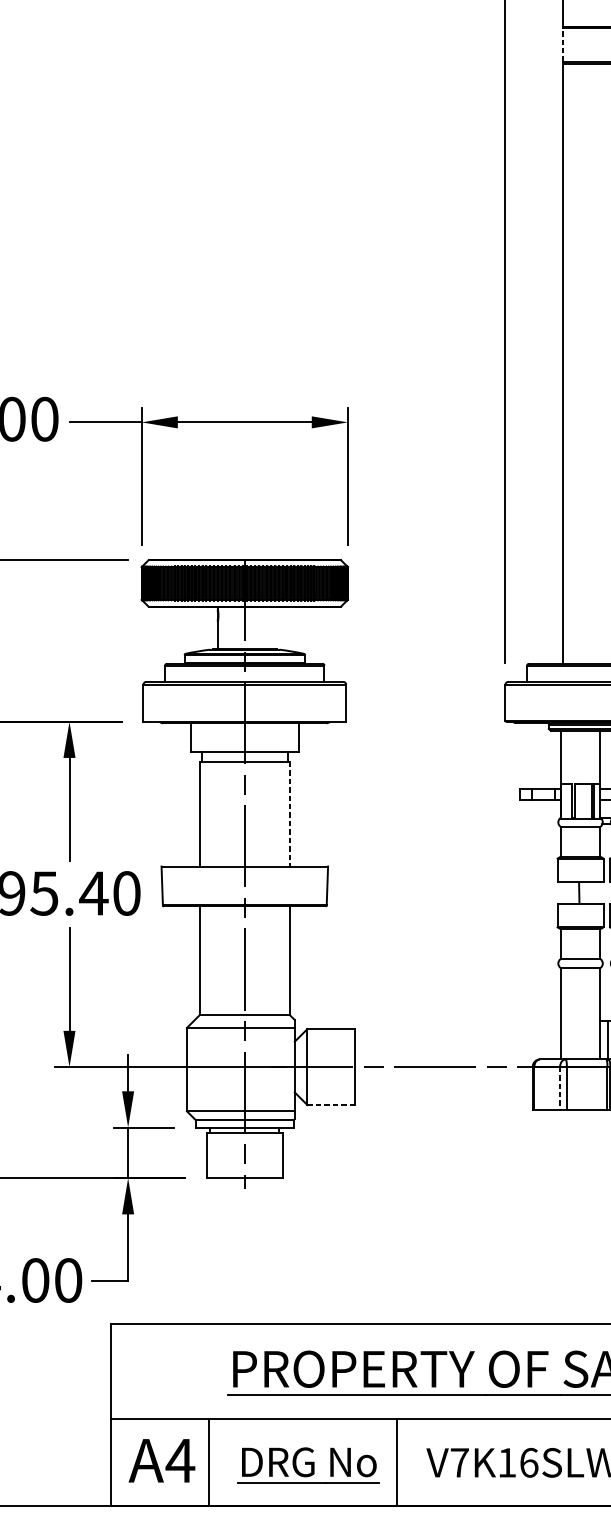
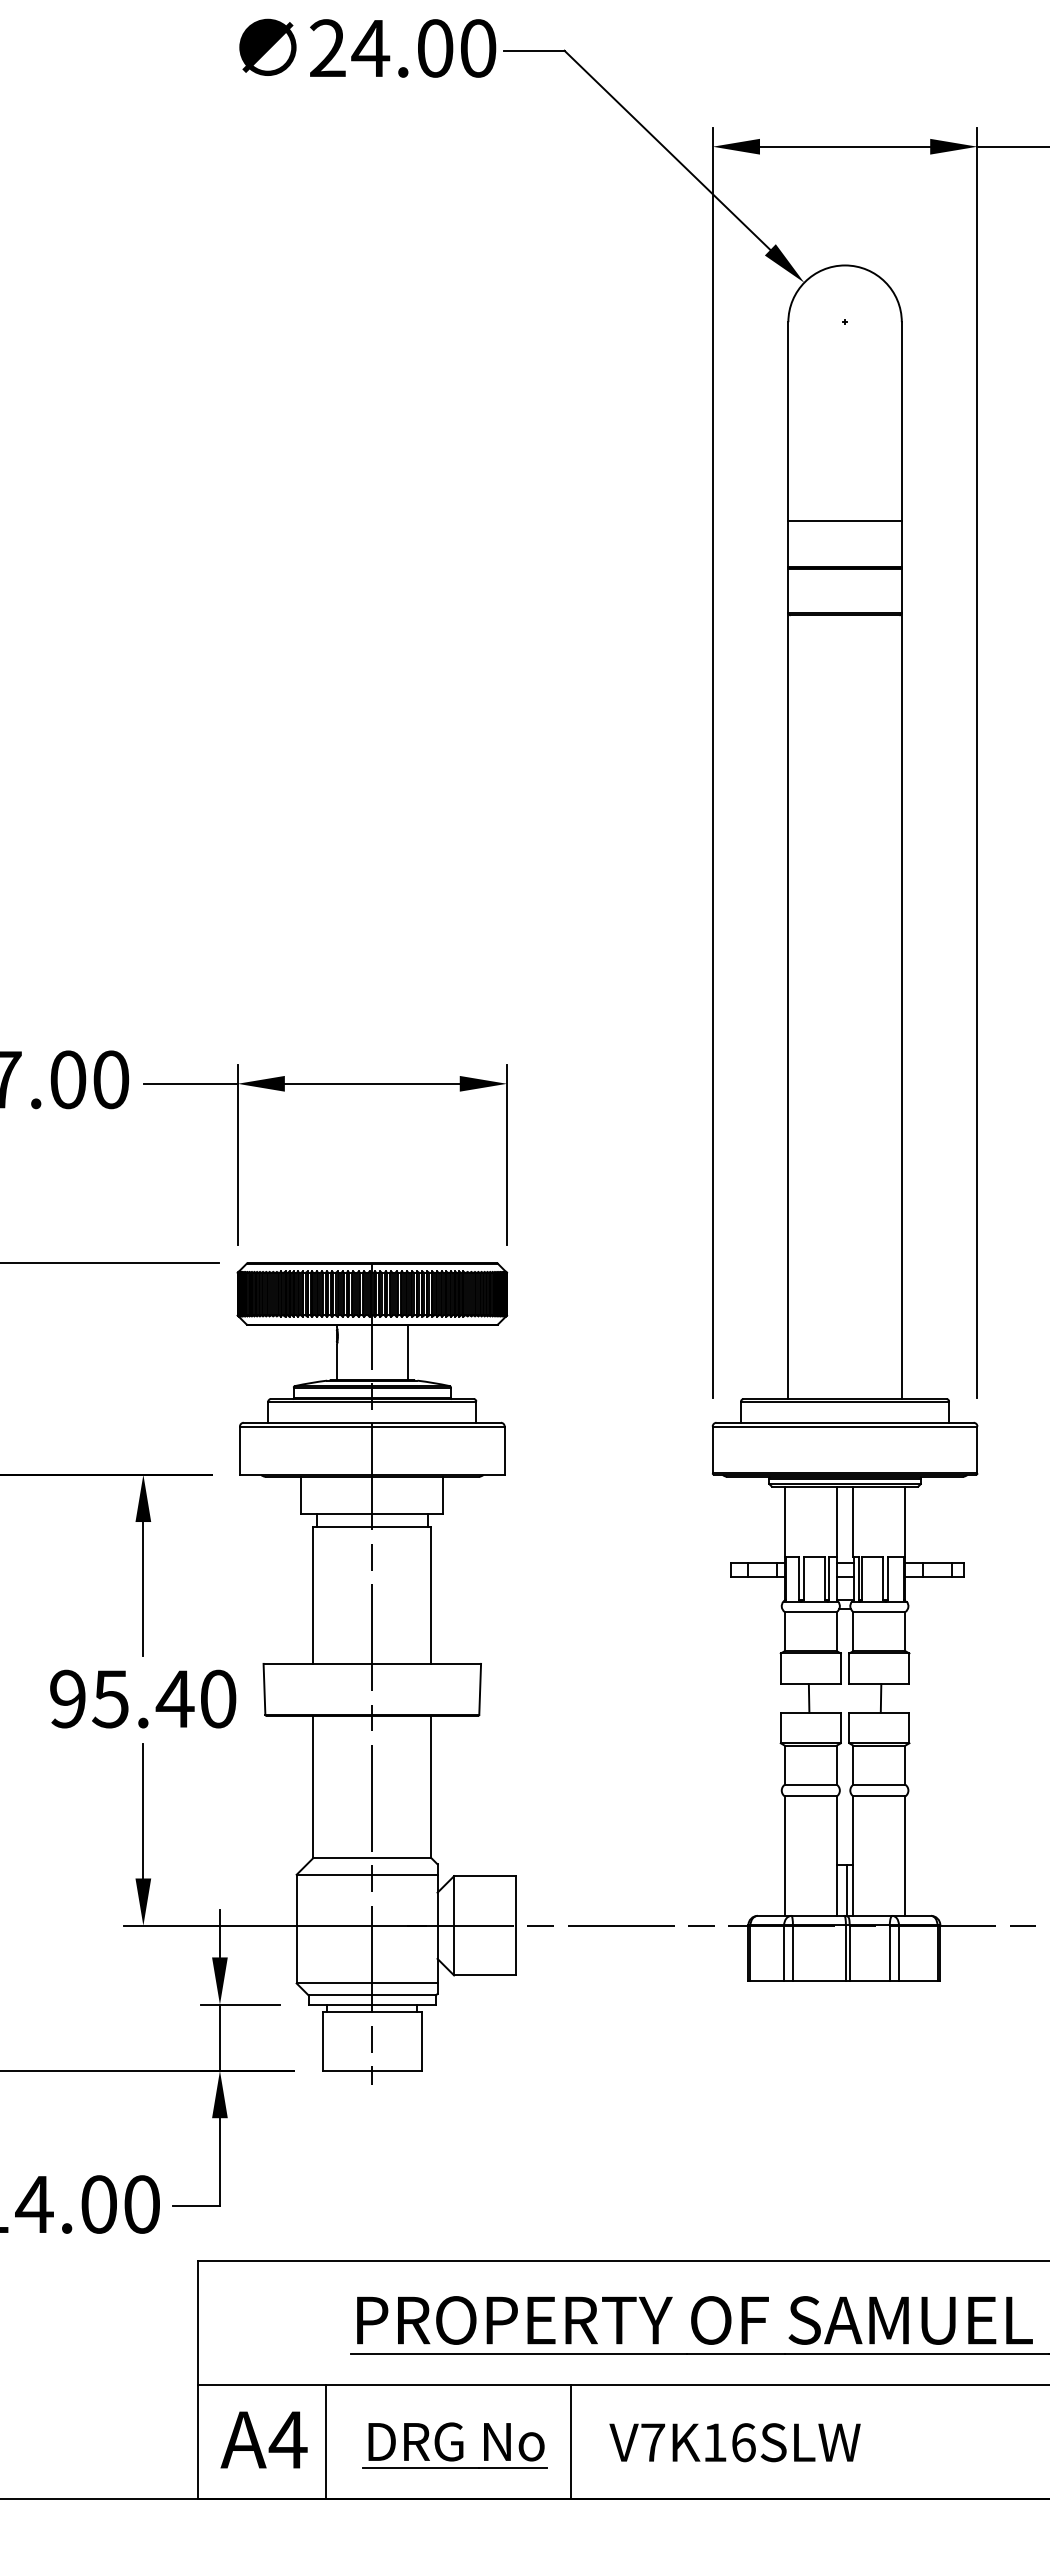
line: (563, 44) -> (788, 590), dashed -> solid
line: (271, 628) -> (407, 1352), added
line: (290, 814) -> (431, 1596), dashed -> solid
line: (560, 1088) -> (784, 1953), dashed -> solid
line: (330, 1105) -> (484, 1975), dashed -> solid

